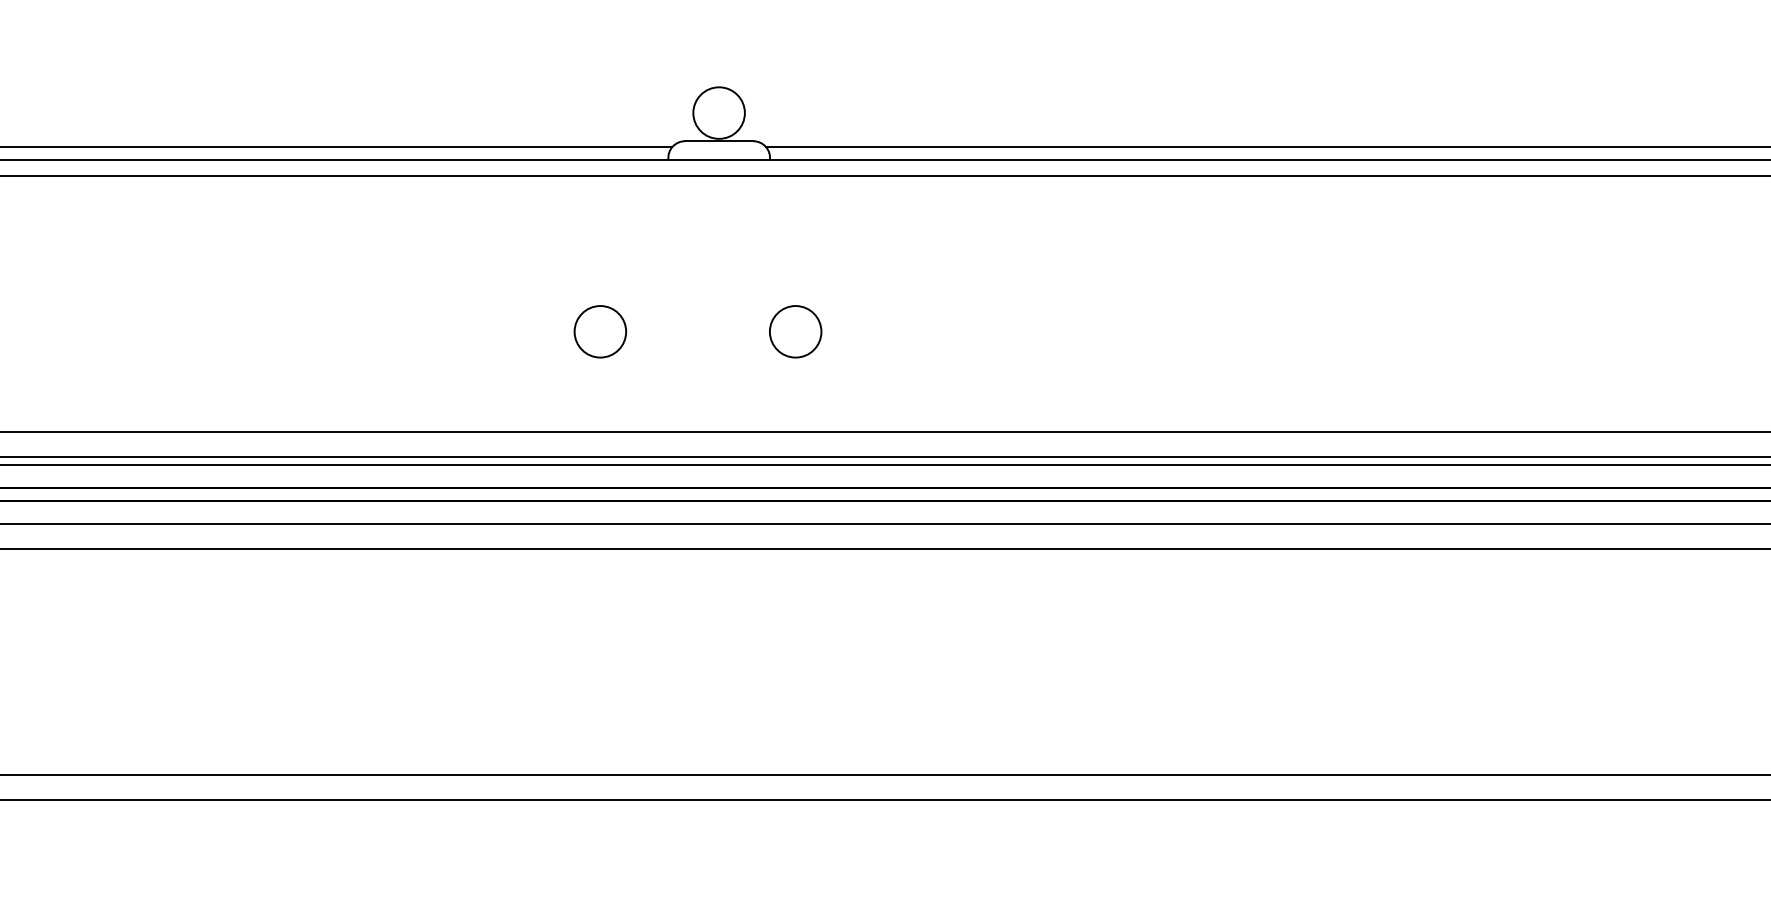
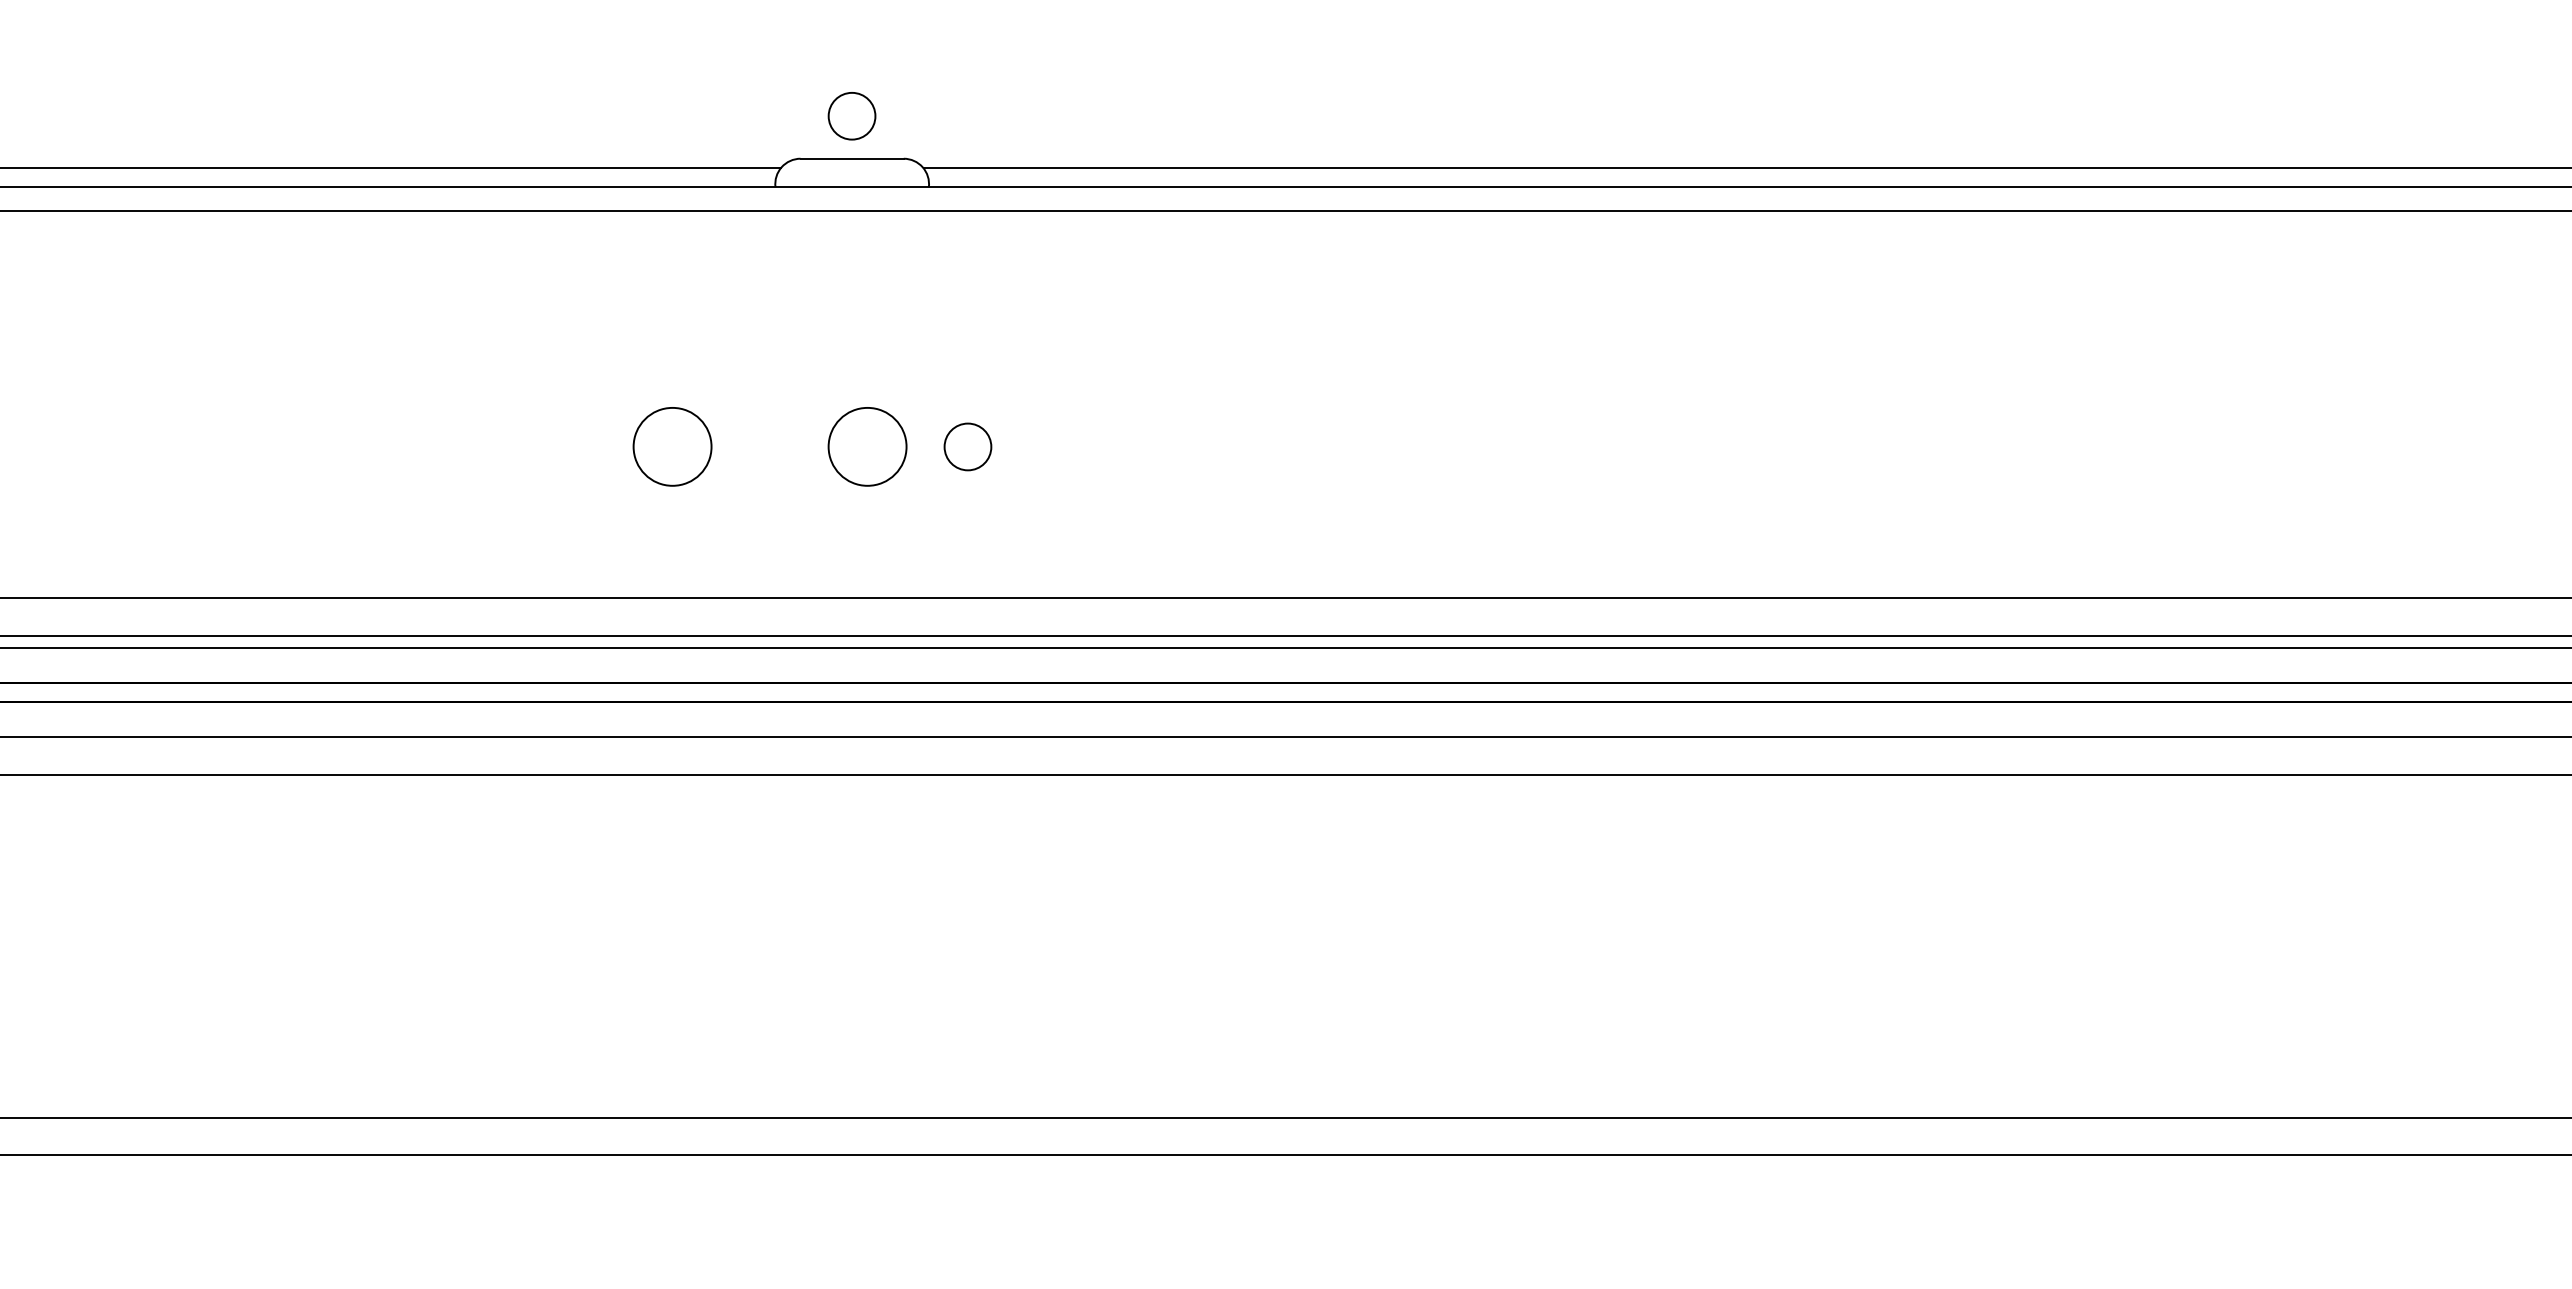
circle: (718, 112) -> (851, 115), size x0.6
circle: (729, 331) -> (867, 446), added
circle: (795, 331) -> (967, 446), size x0.6

